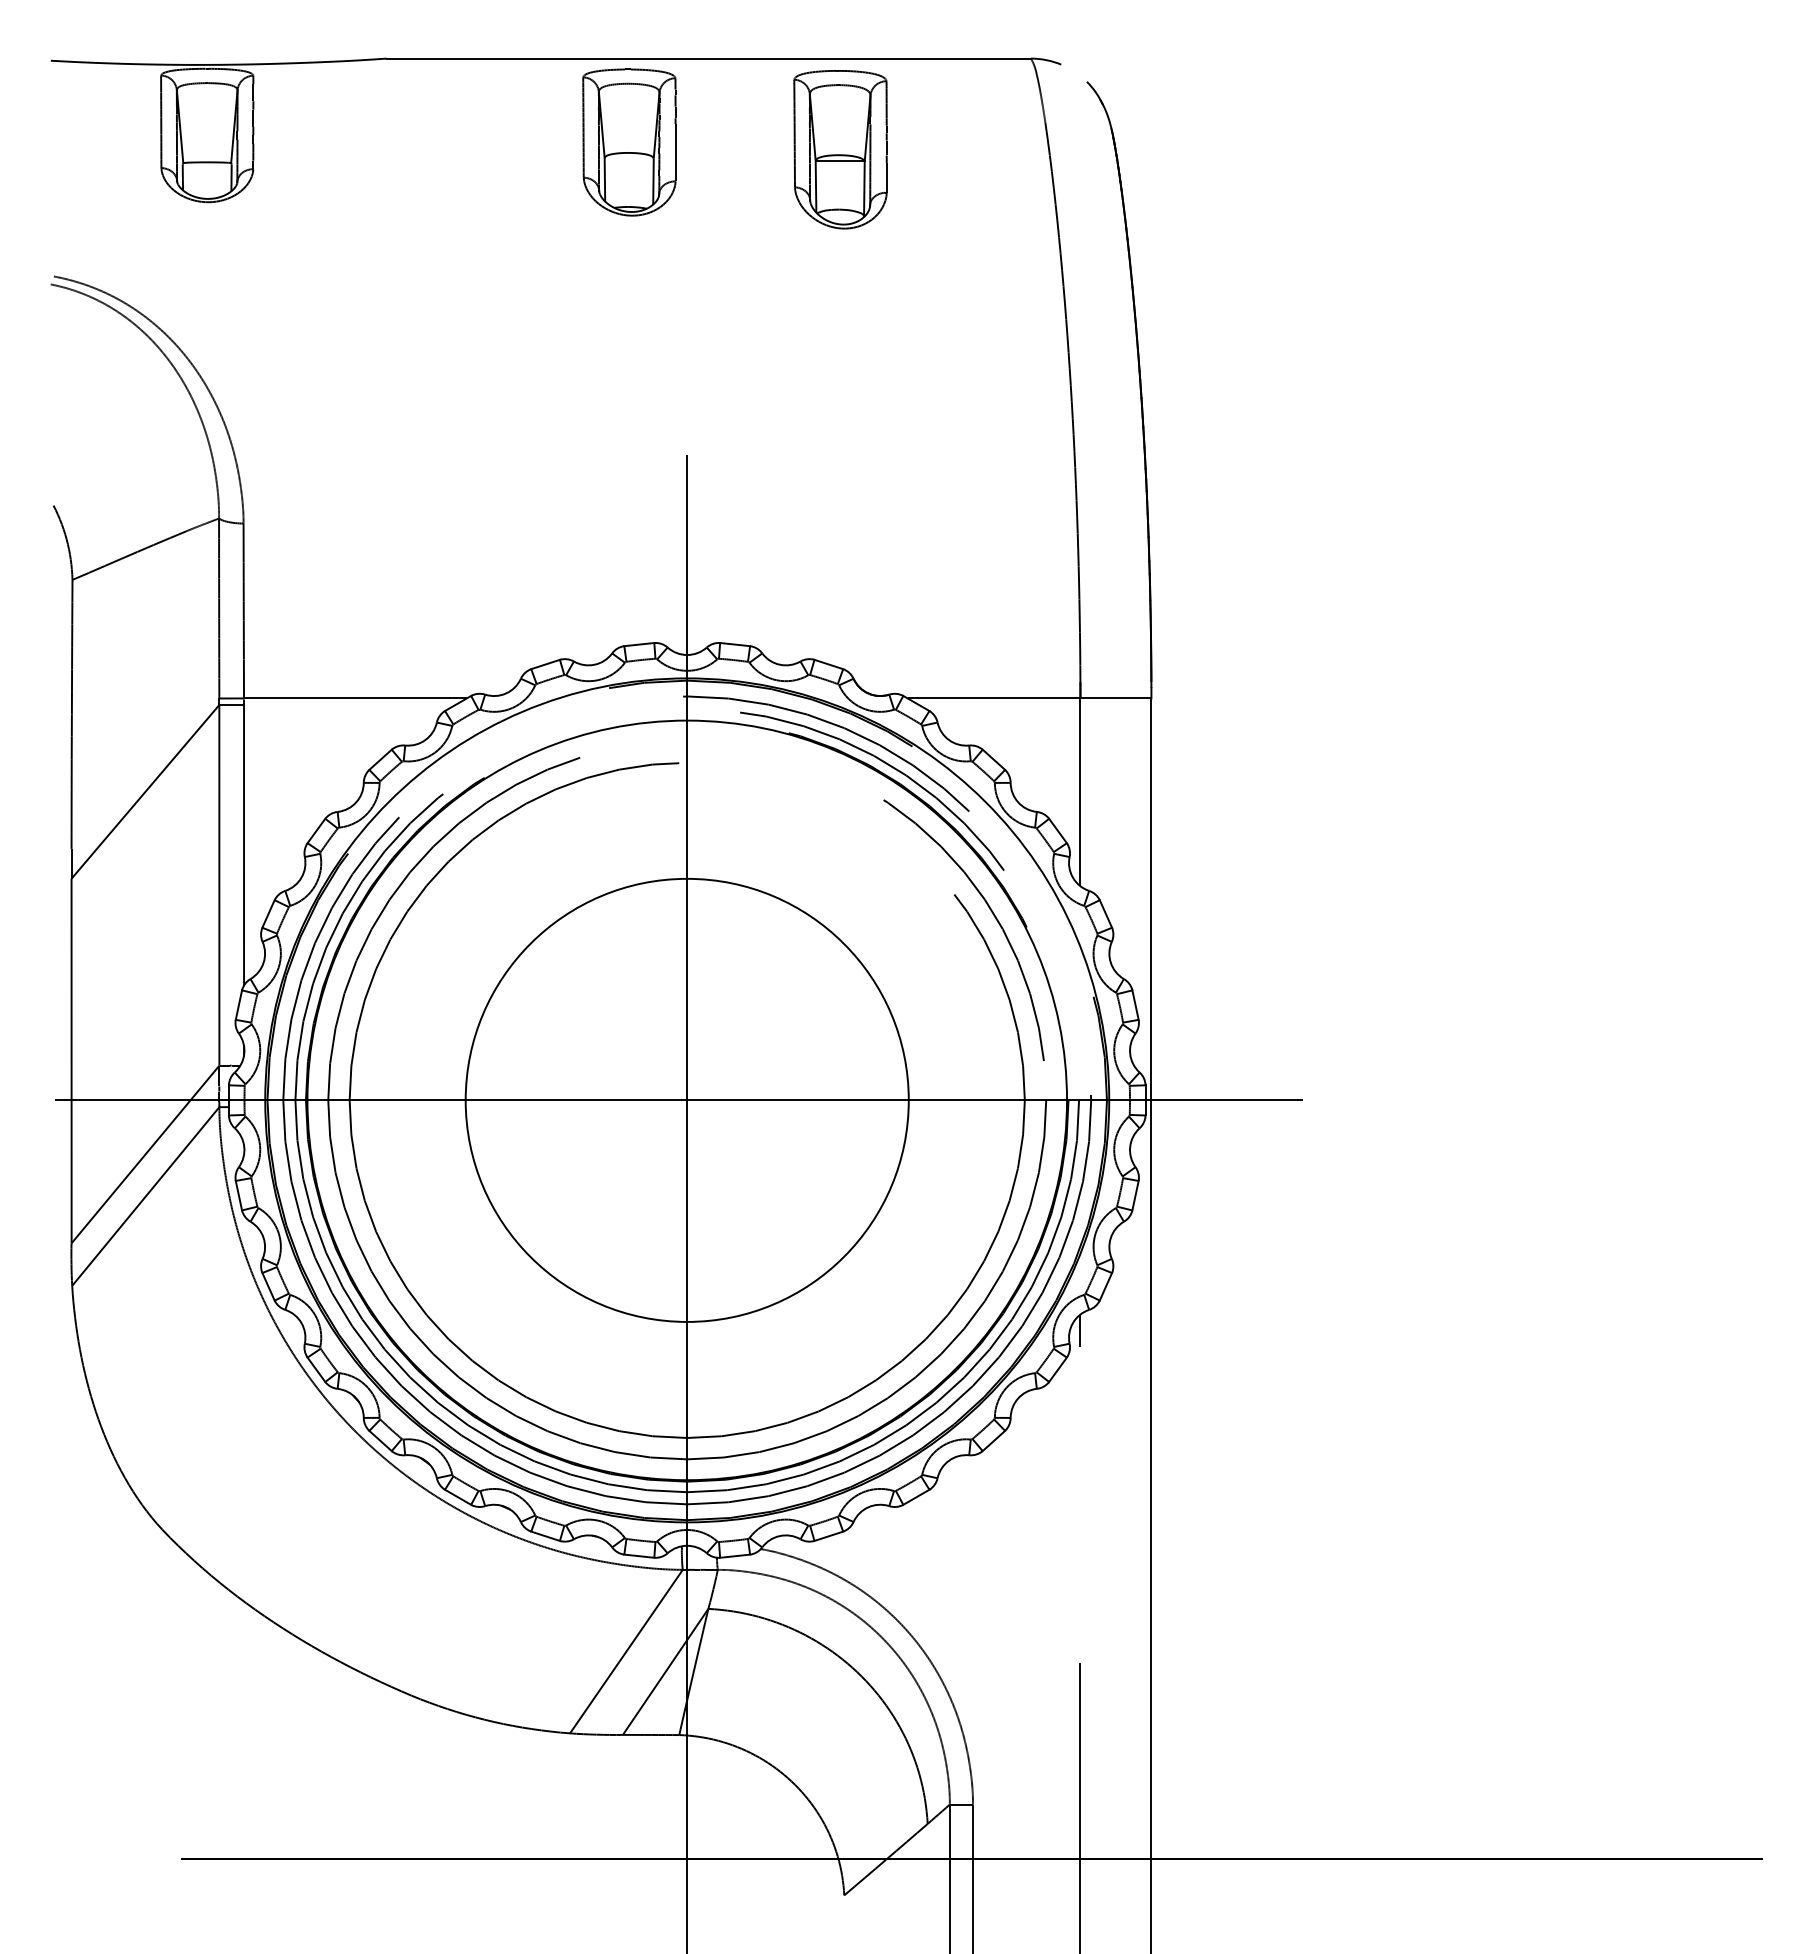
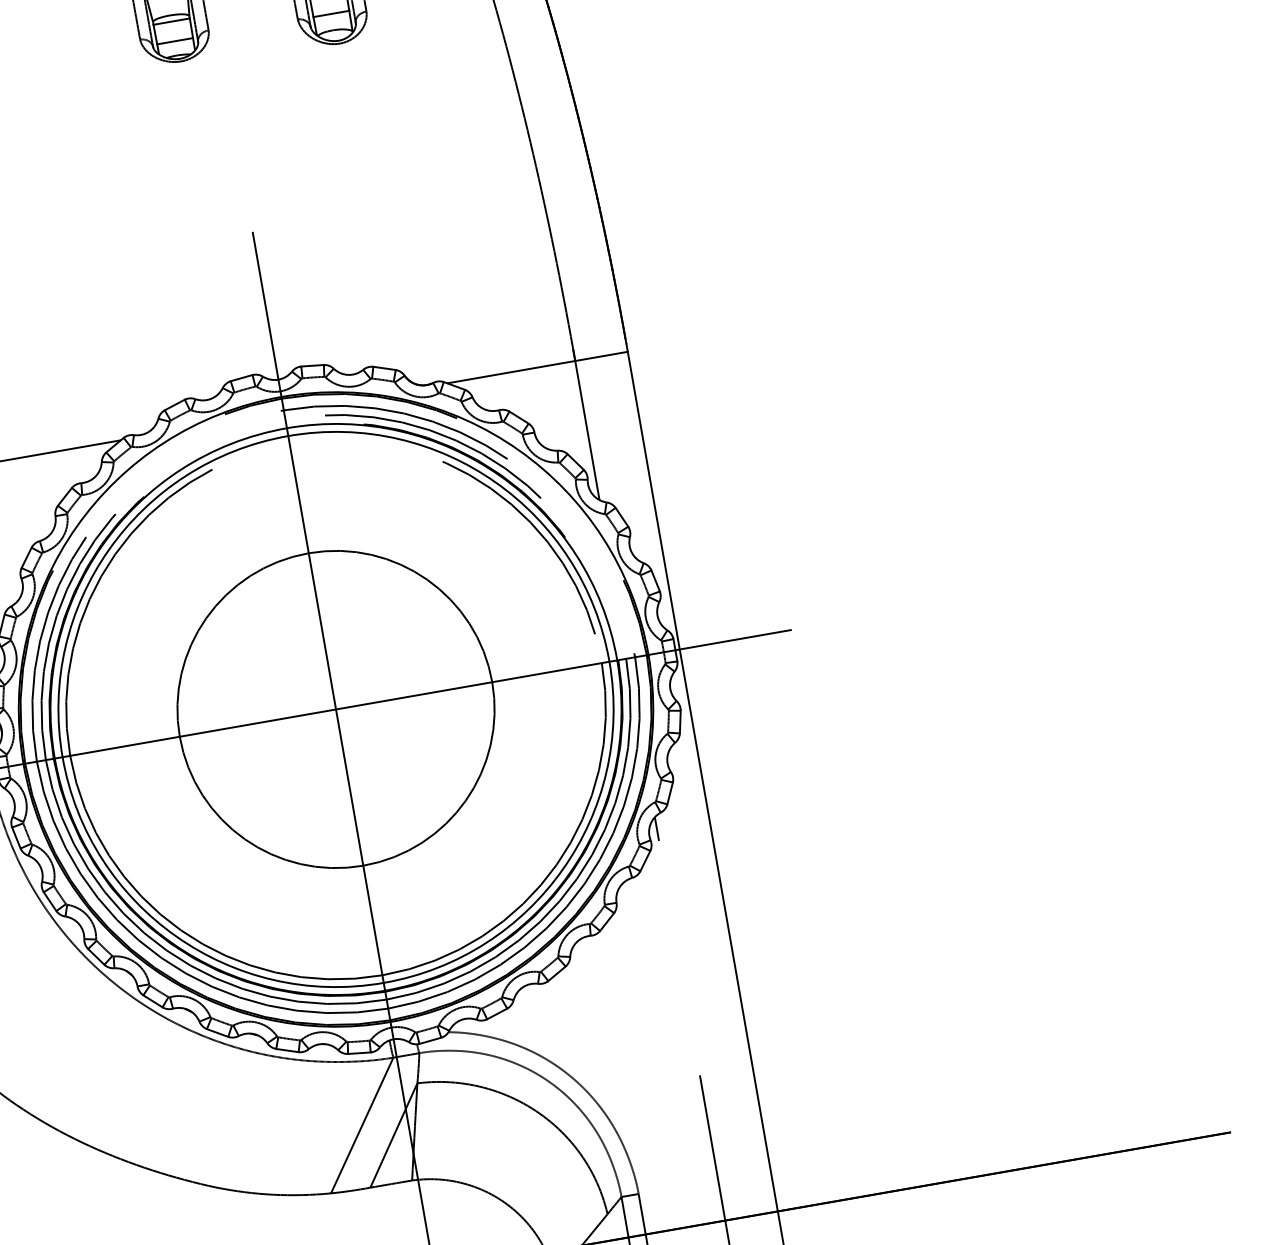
line: (628, 161) -> (171, 21), added
line: (629, 187) -> (175, 40), added
line: (840, 187) -> (331, 13), added
circle: (687, 1100) -> (336, 709), size x0.62
circle: (687, 1100) -> (336, 709), size x1.67

